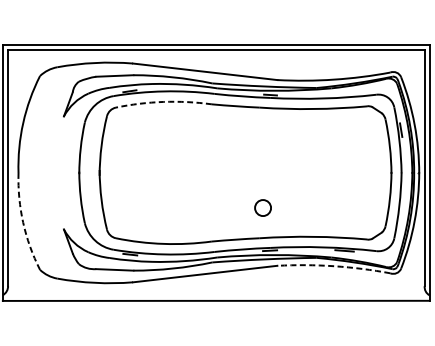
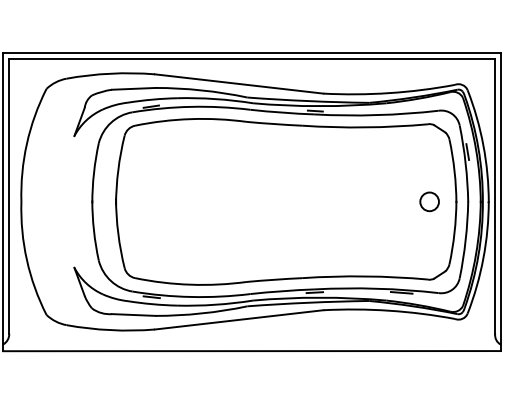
arc: (163, 102) -> (190, 119), dashed -> solid
circle: (262, 207) -> (429, 201), moved
arc: (22, 222) -> (26, 259), dashed -> solid
arc: (334, 266) -> (389, 310), dashed -> solid

